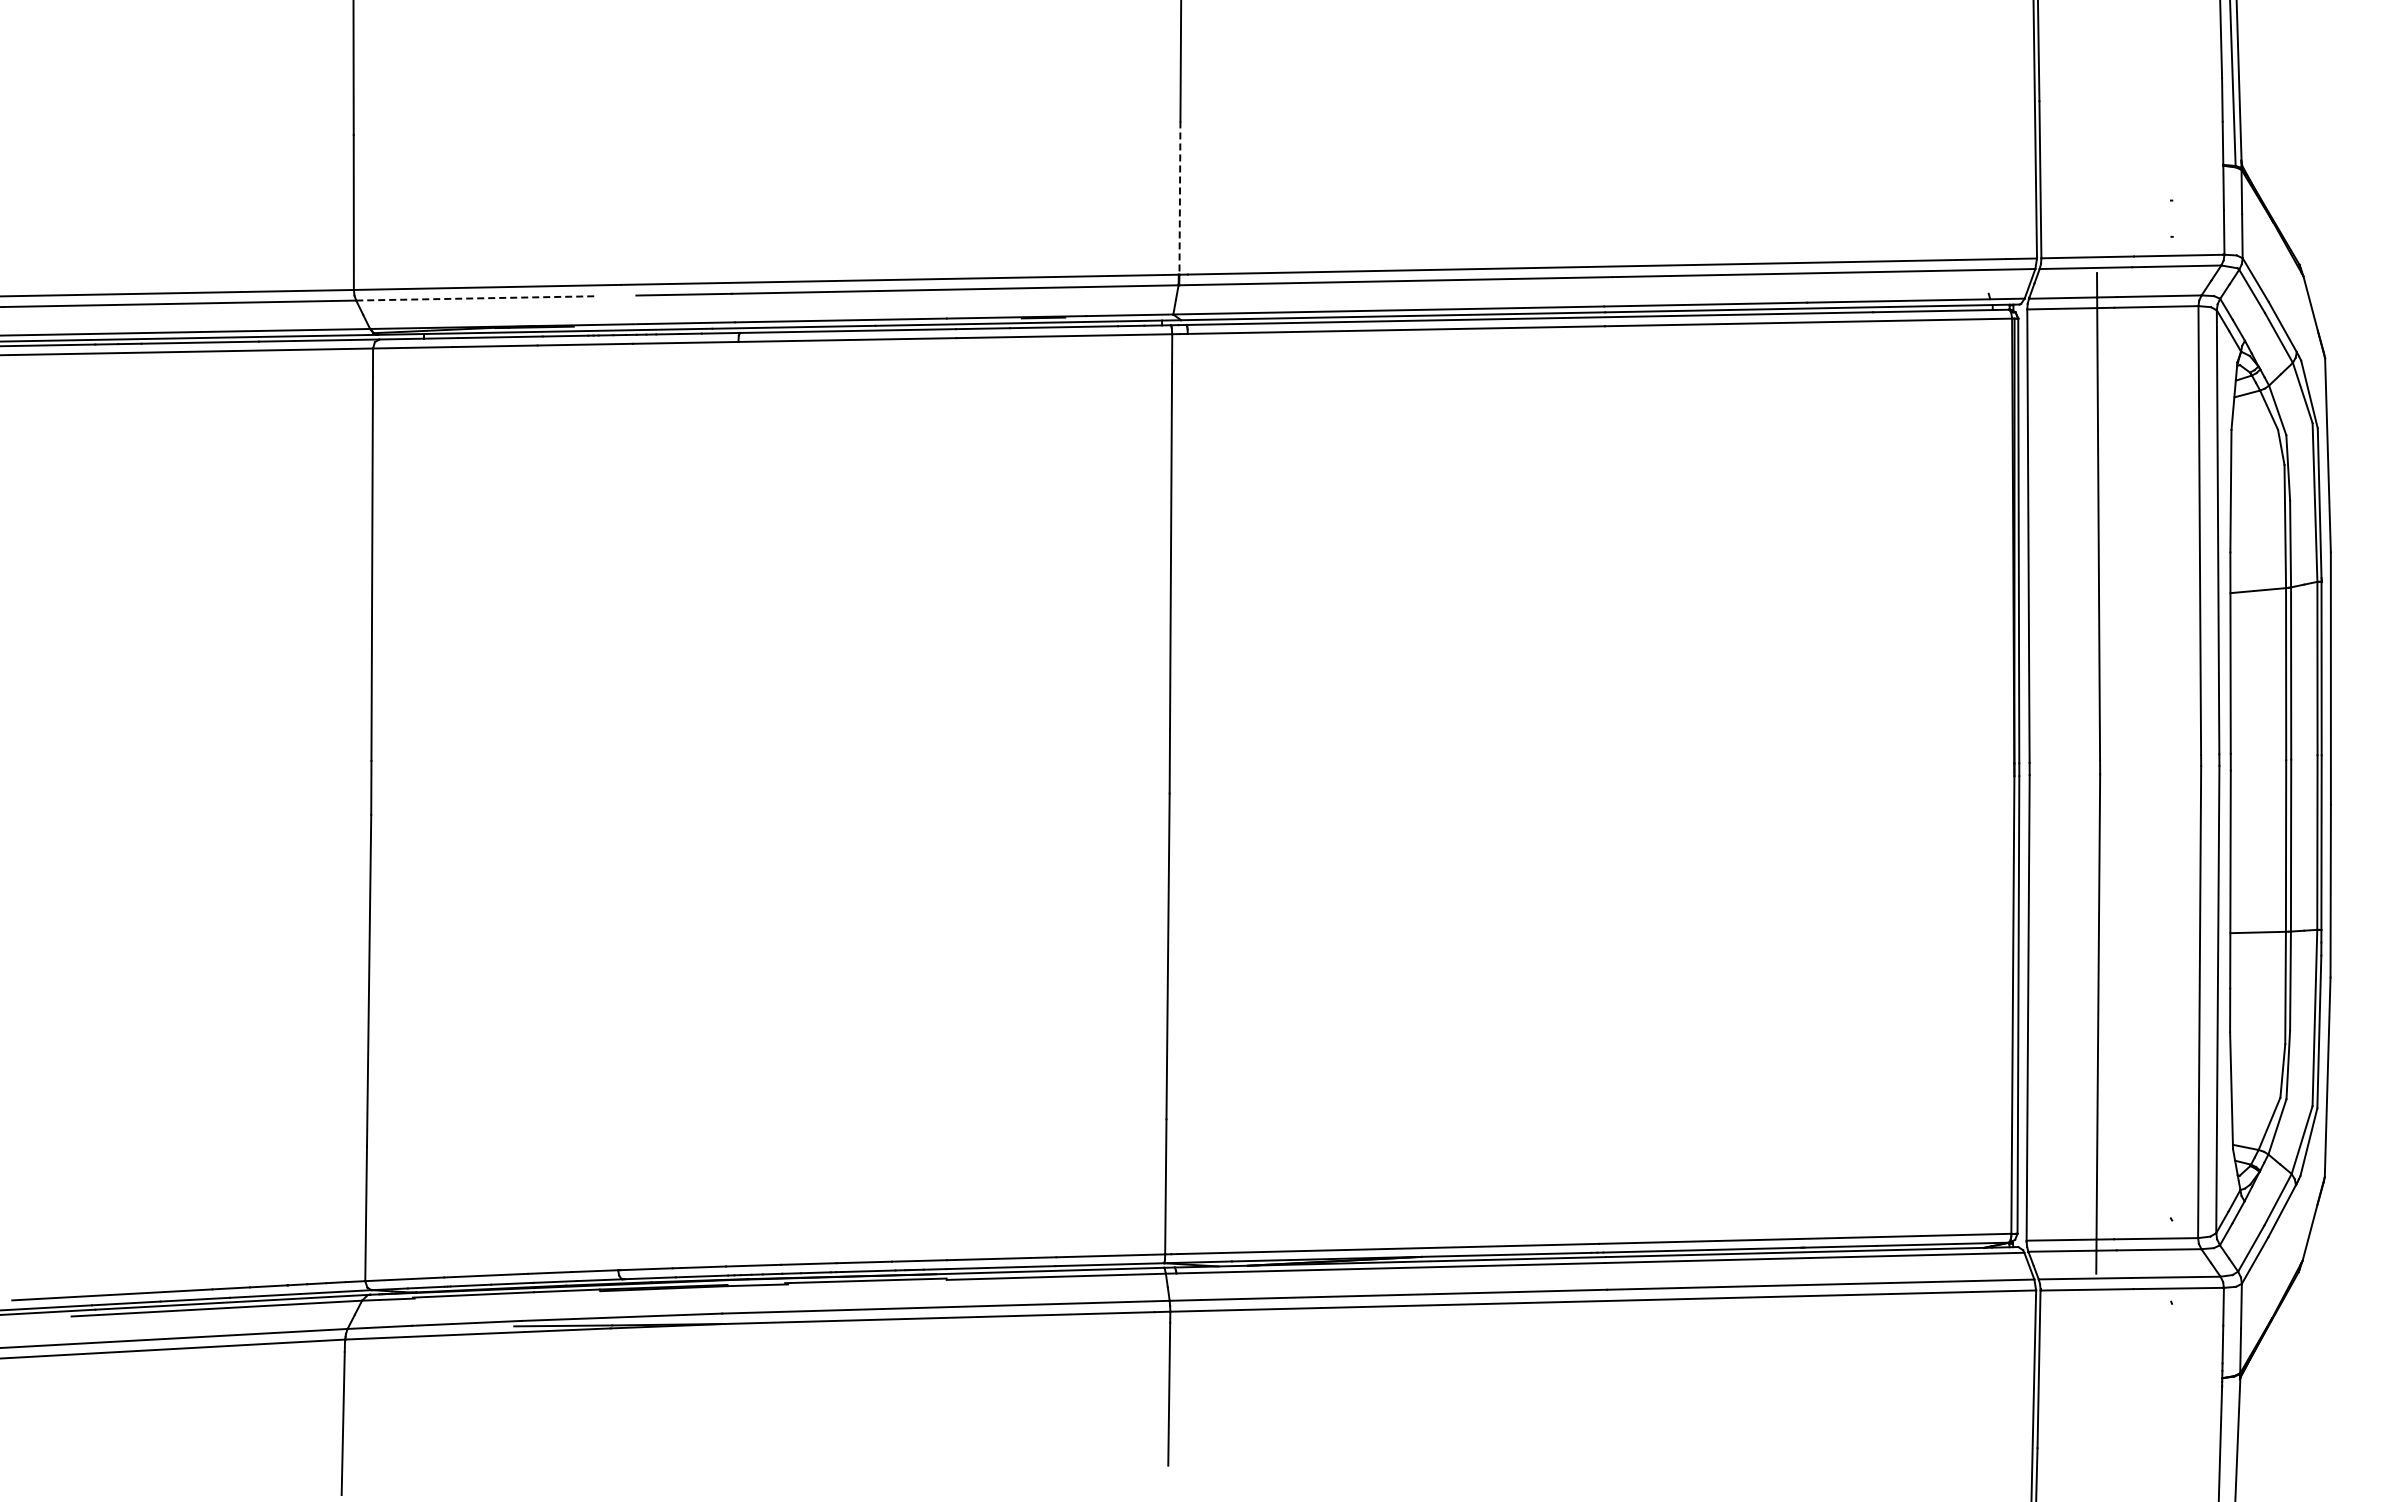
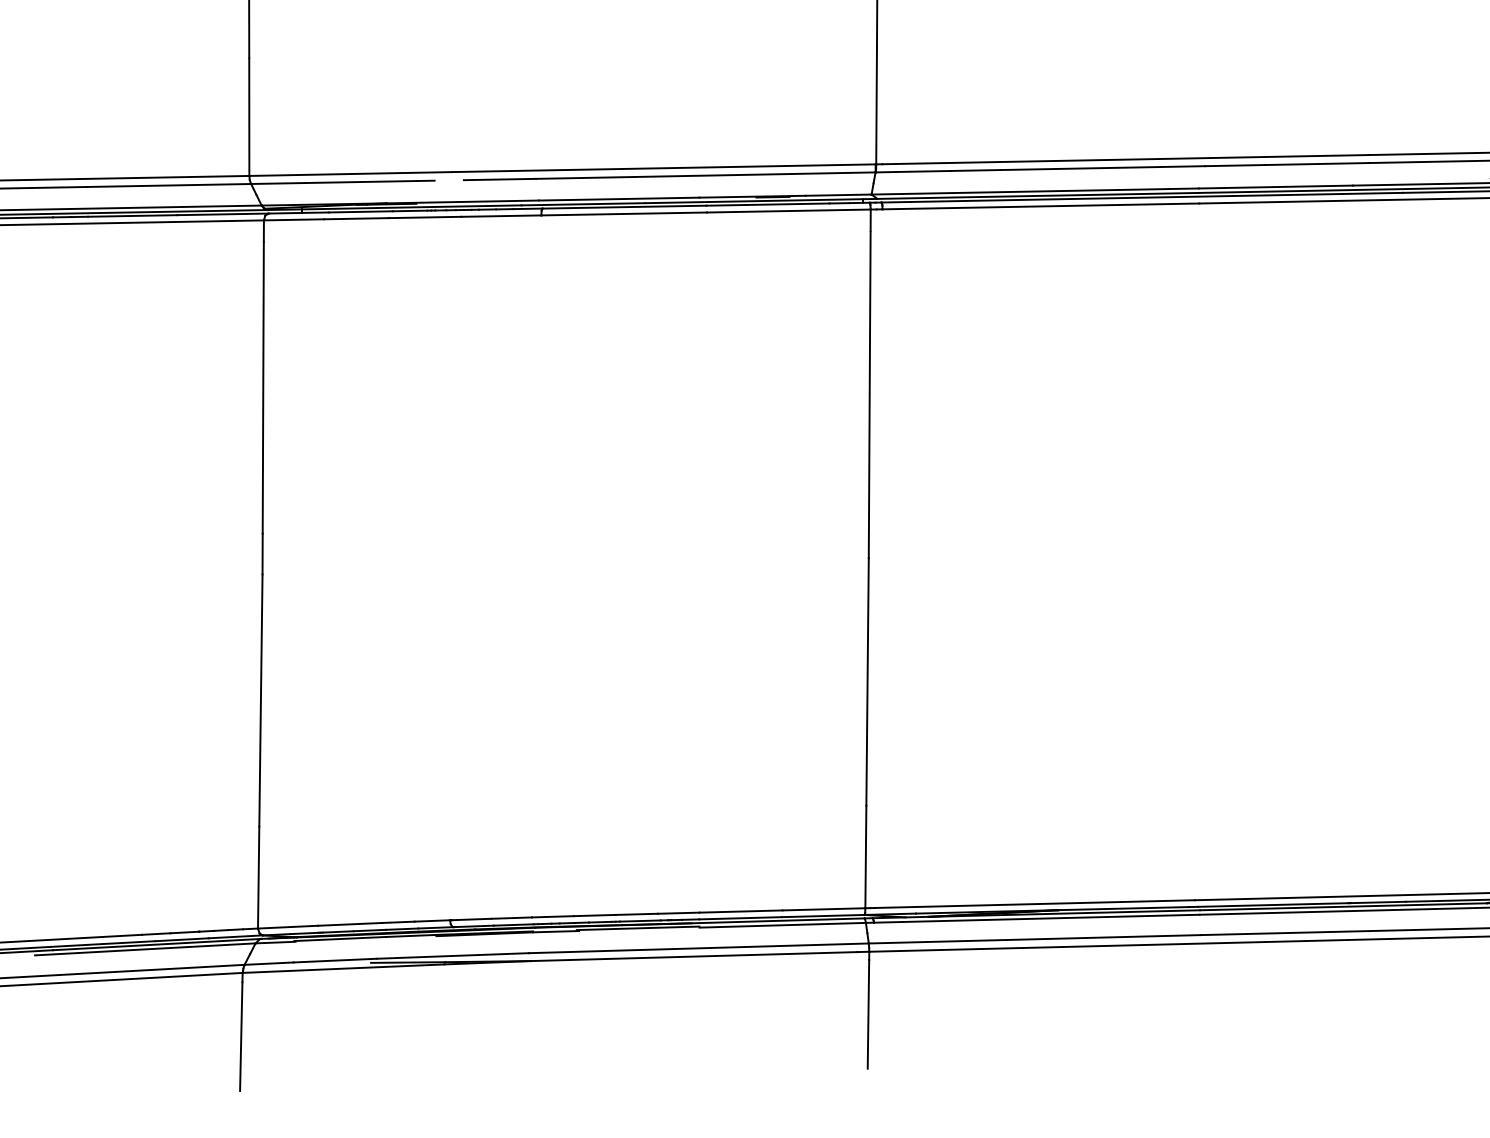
line: (1179, 198) -> (876, 106), dashed -> solid
line: (477, 298) -> (343, 182), dashed -> solid

